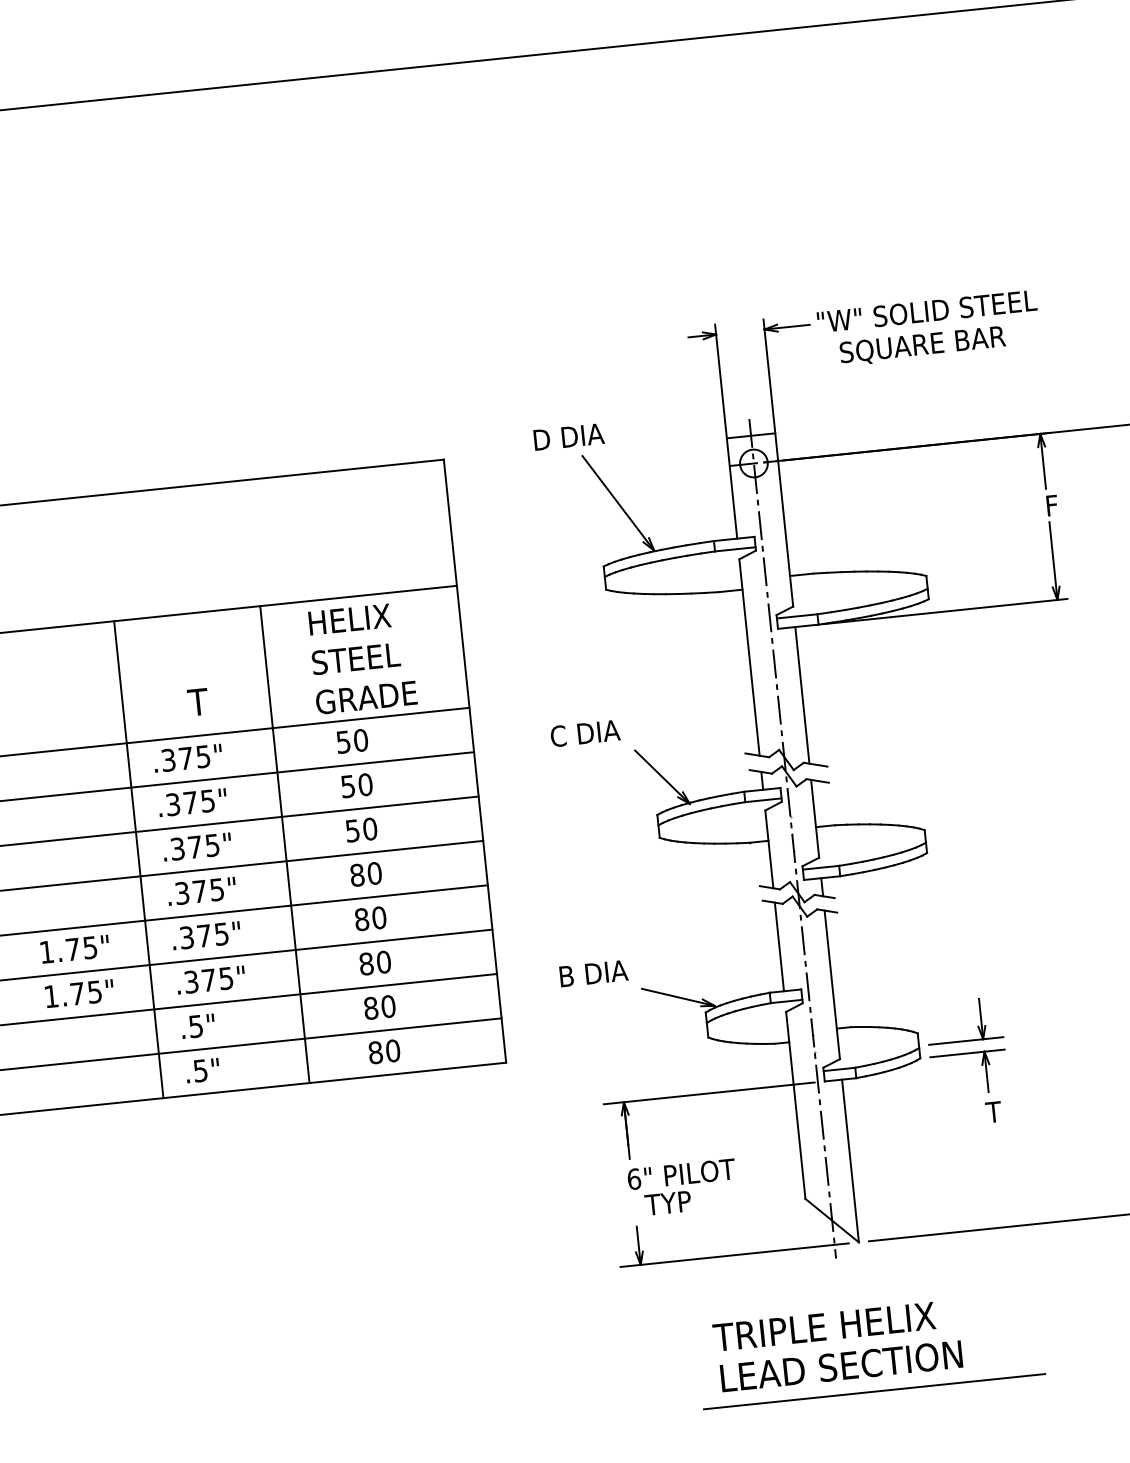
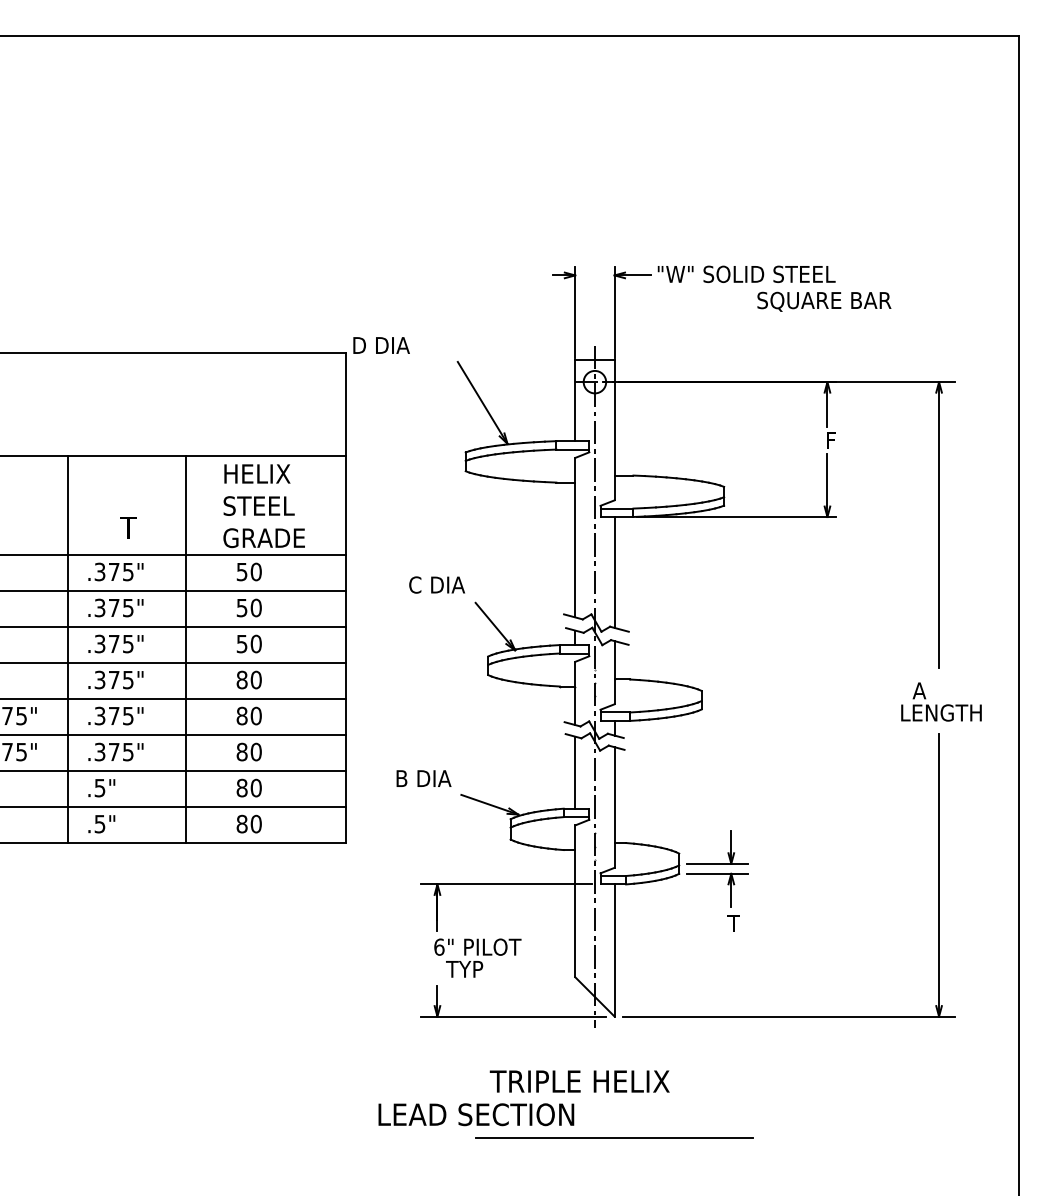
text: (922, 345) -> (824, 301), moved
text: (568, 436) -> (381, 345), moved
text: (841, 1366) -> (476, 1114), moved

